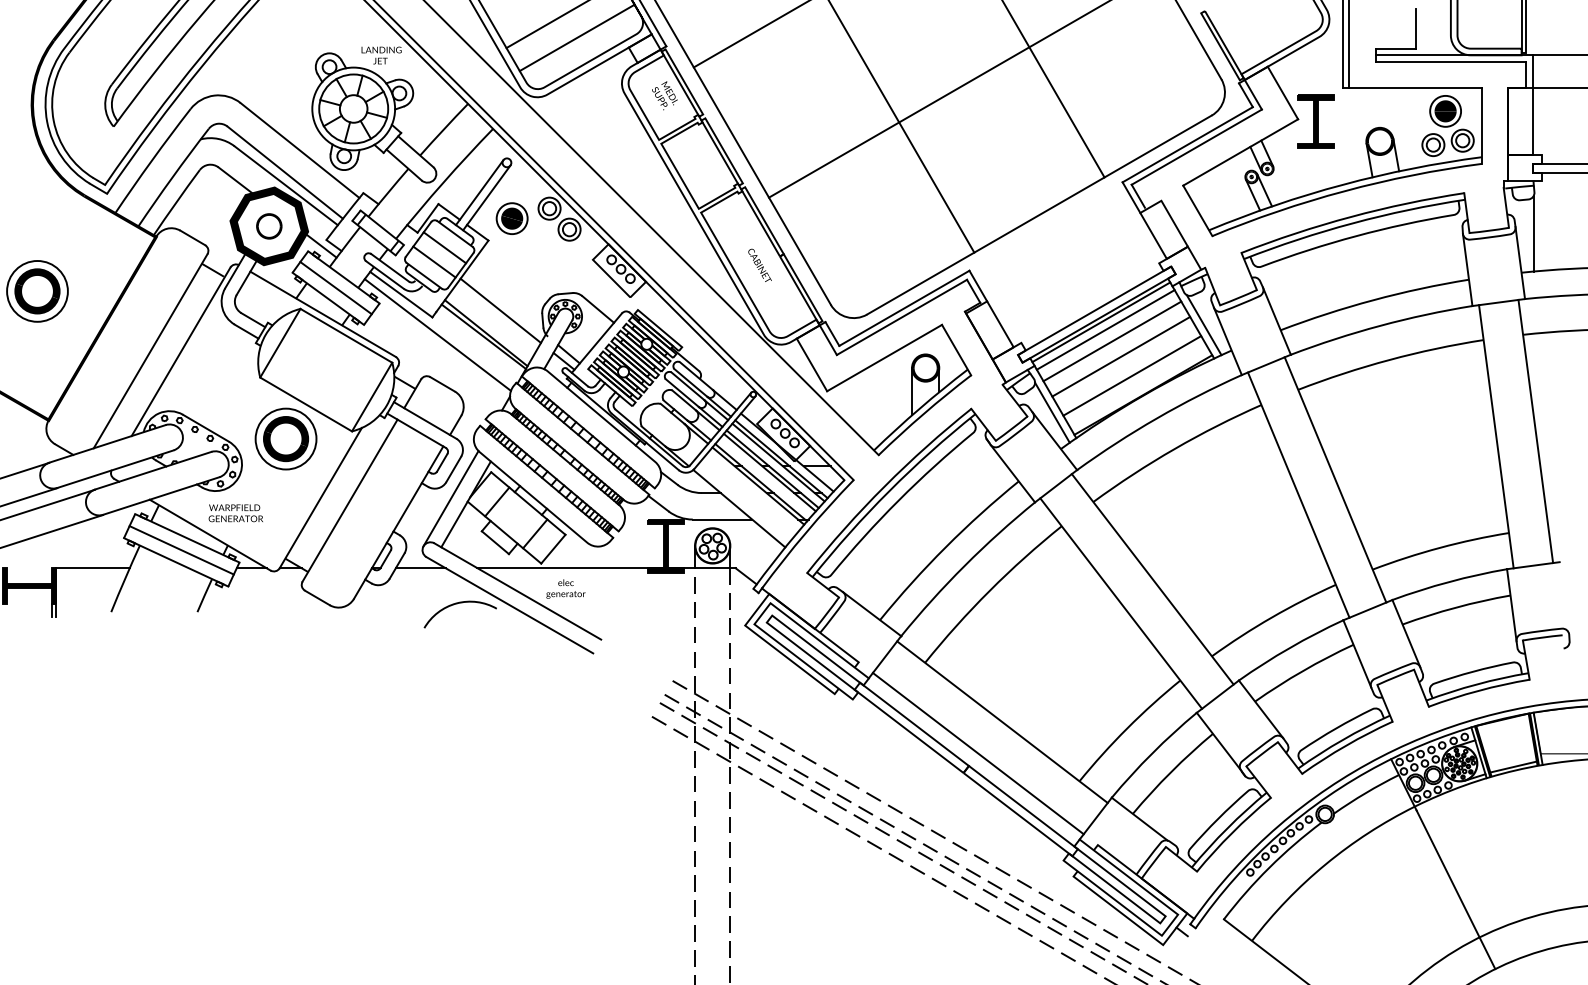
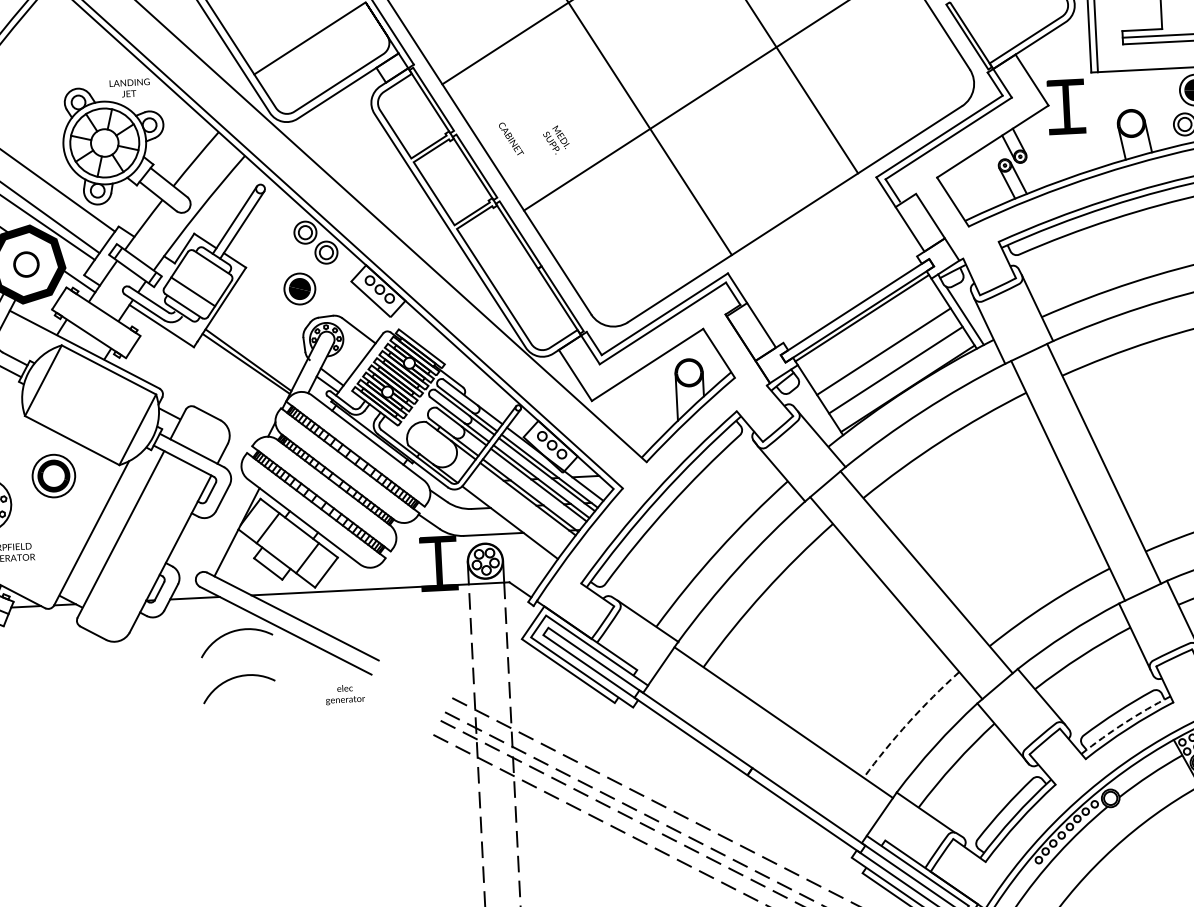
line: (576, 37) -> (323, 60), removed
text: (664, 95) -> (555, 139), moved
part: (511, 218) -> (299, 288), moved
line: (444, 247) -> (202, 276), removed
text: (759, 264) -> (510, 137), moved
line: (335, 288) -> (95, 323), removed
line: (500, 310) -> (261, 336), removed
line: (1105, 329) -> (866, 325), removed
line: (437, 334) -> (199, 364), removed
line: (1112, 341) -> (874, 336), removed
line: (1052, 412) -> (818, 410), removed
part: (285, 438) -> (53, 475), size x0.7
line: (450, 498) -> (221, 527), removed
text: (565, 588) -> (344, 694), moved
arc: (457, 650) -> (235, 678), added
arc: (1127, 728) -> (908, 722), solid -> dashed
arc: (1342, 739) -> (1124, 722), solid -> dashed
line: (977, 753) -> (760, 755), removed

